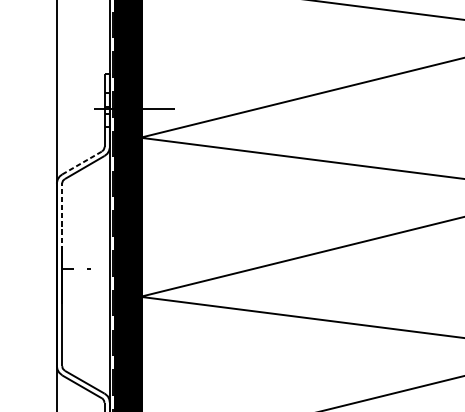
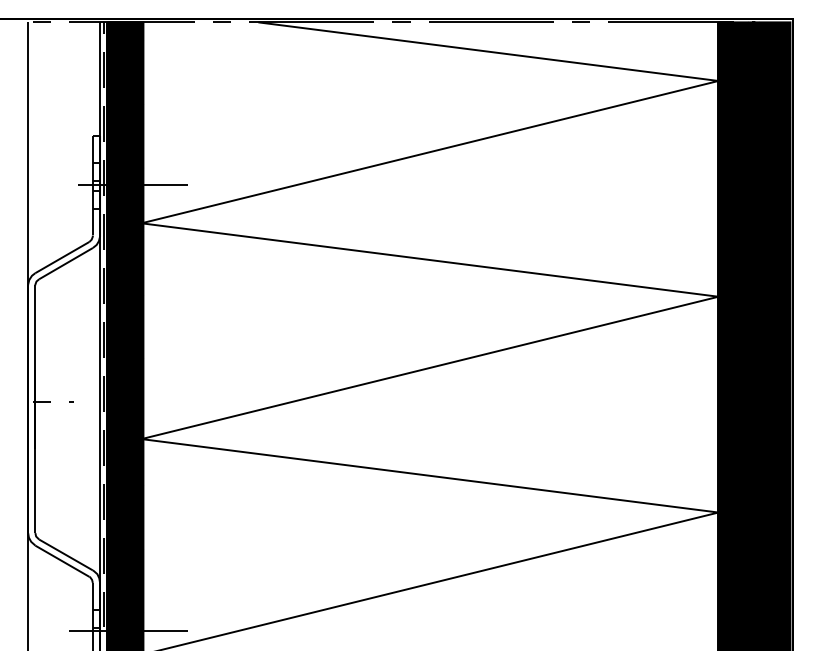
line: (82, 162) -> (62, 257), dashed -> solid
line: (62, 221) -> (35, 336), dashed -> solid

